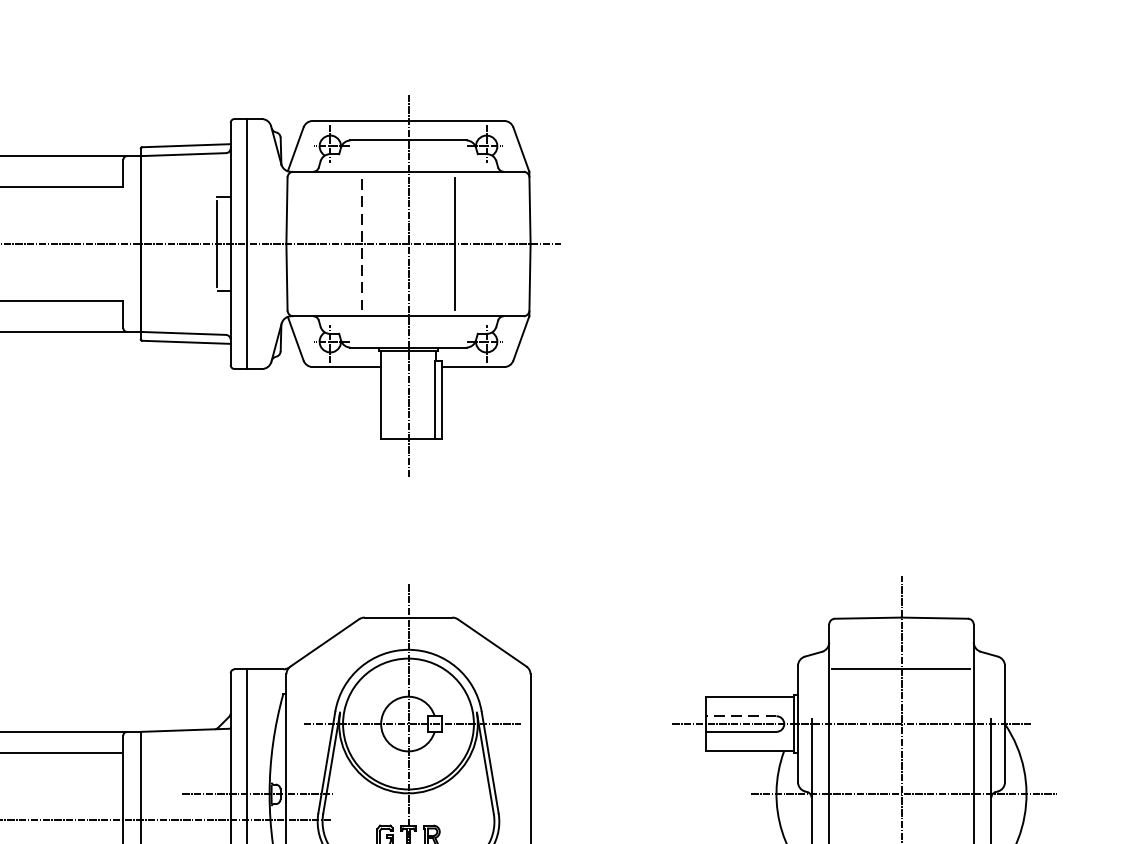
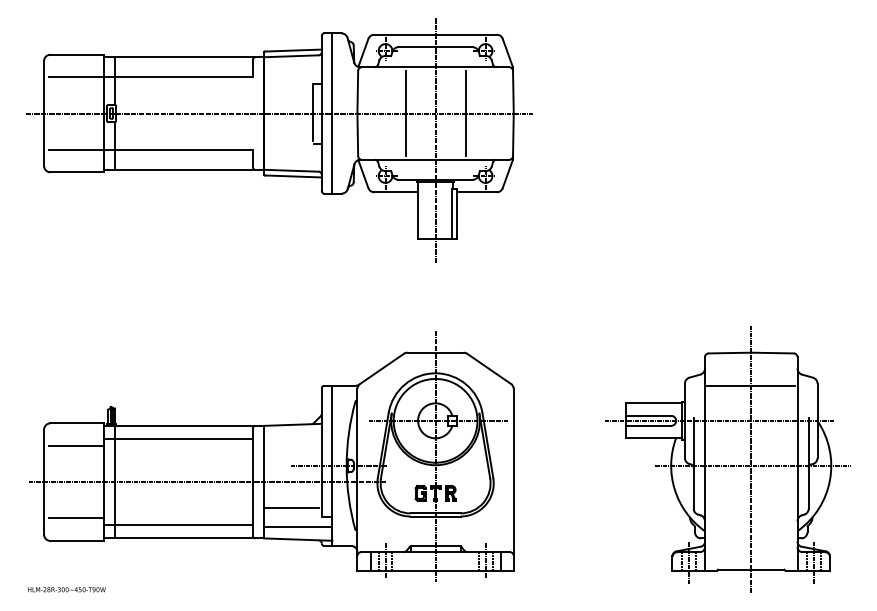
line: (361, 243) -> (405, 113), dashed -> solid
line: (741, 715) -> (648, 415), dashed -> solid

